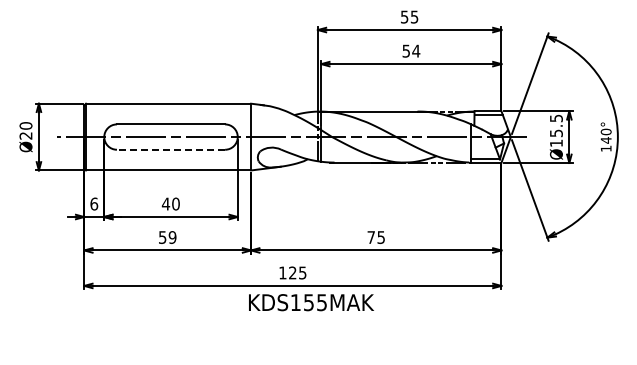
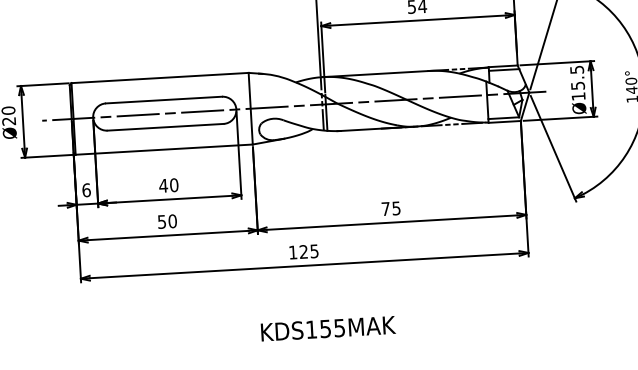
line: (170, 149) -> (164, 127), dashed -> solid
text: (172, 237) -> (172, 221), 59 -> 50
text: (311, 302) -> (328, 328), moved

